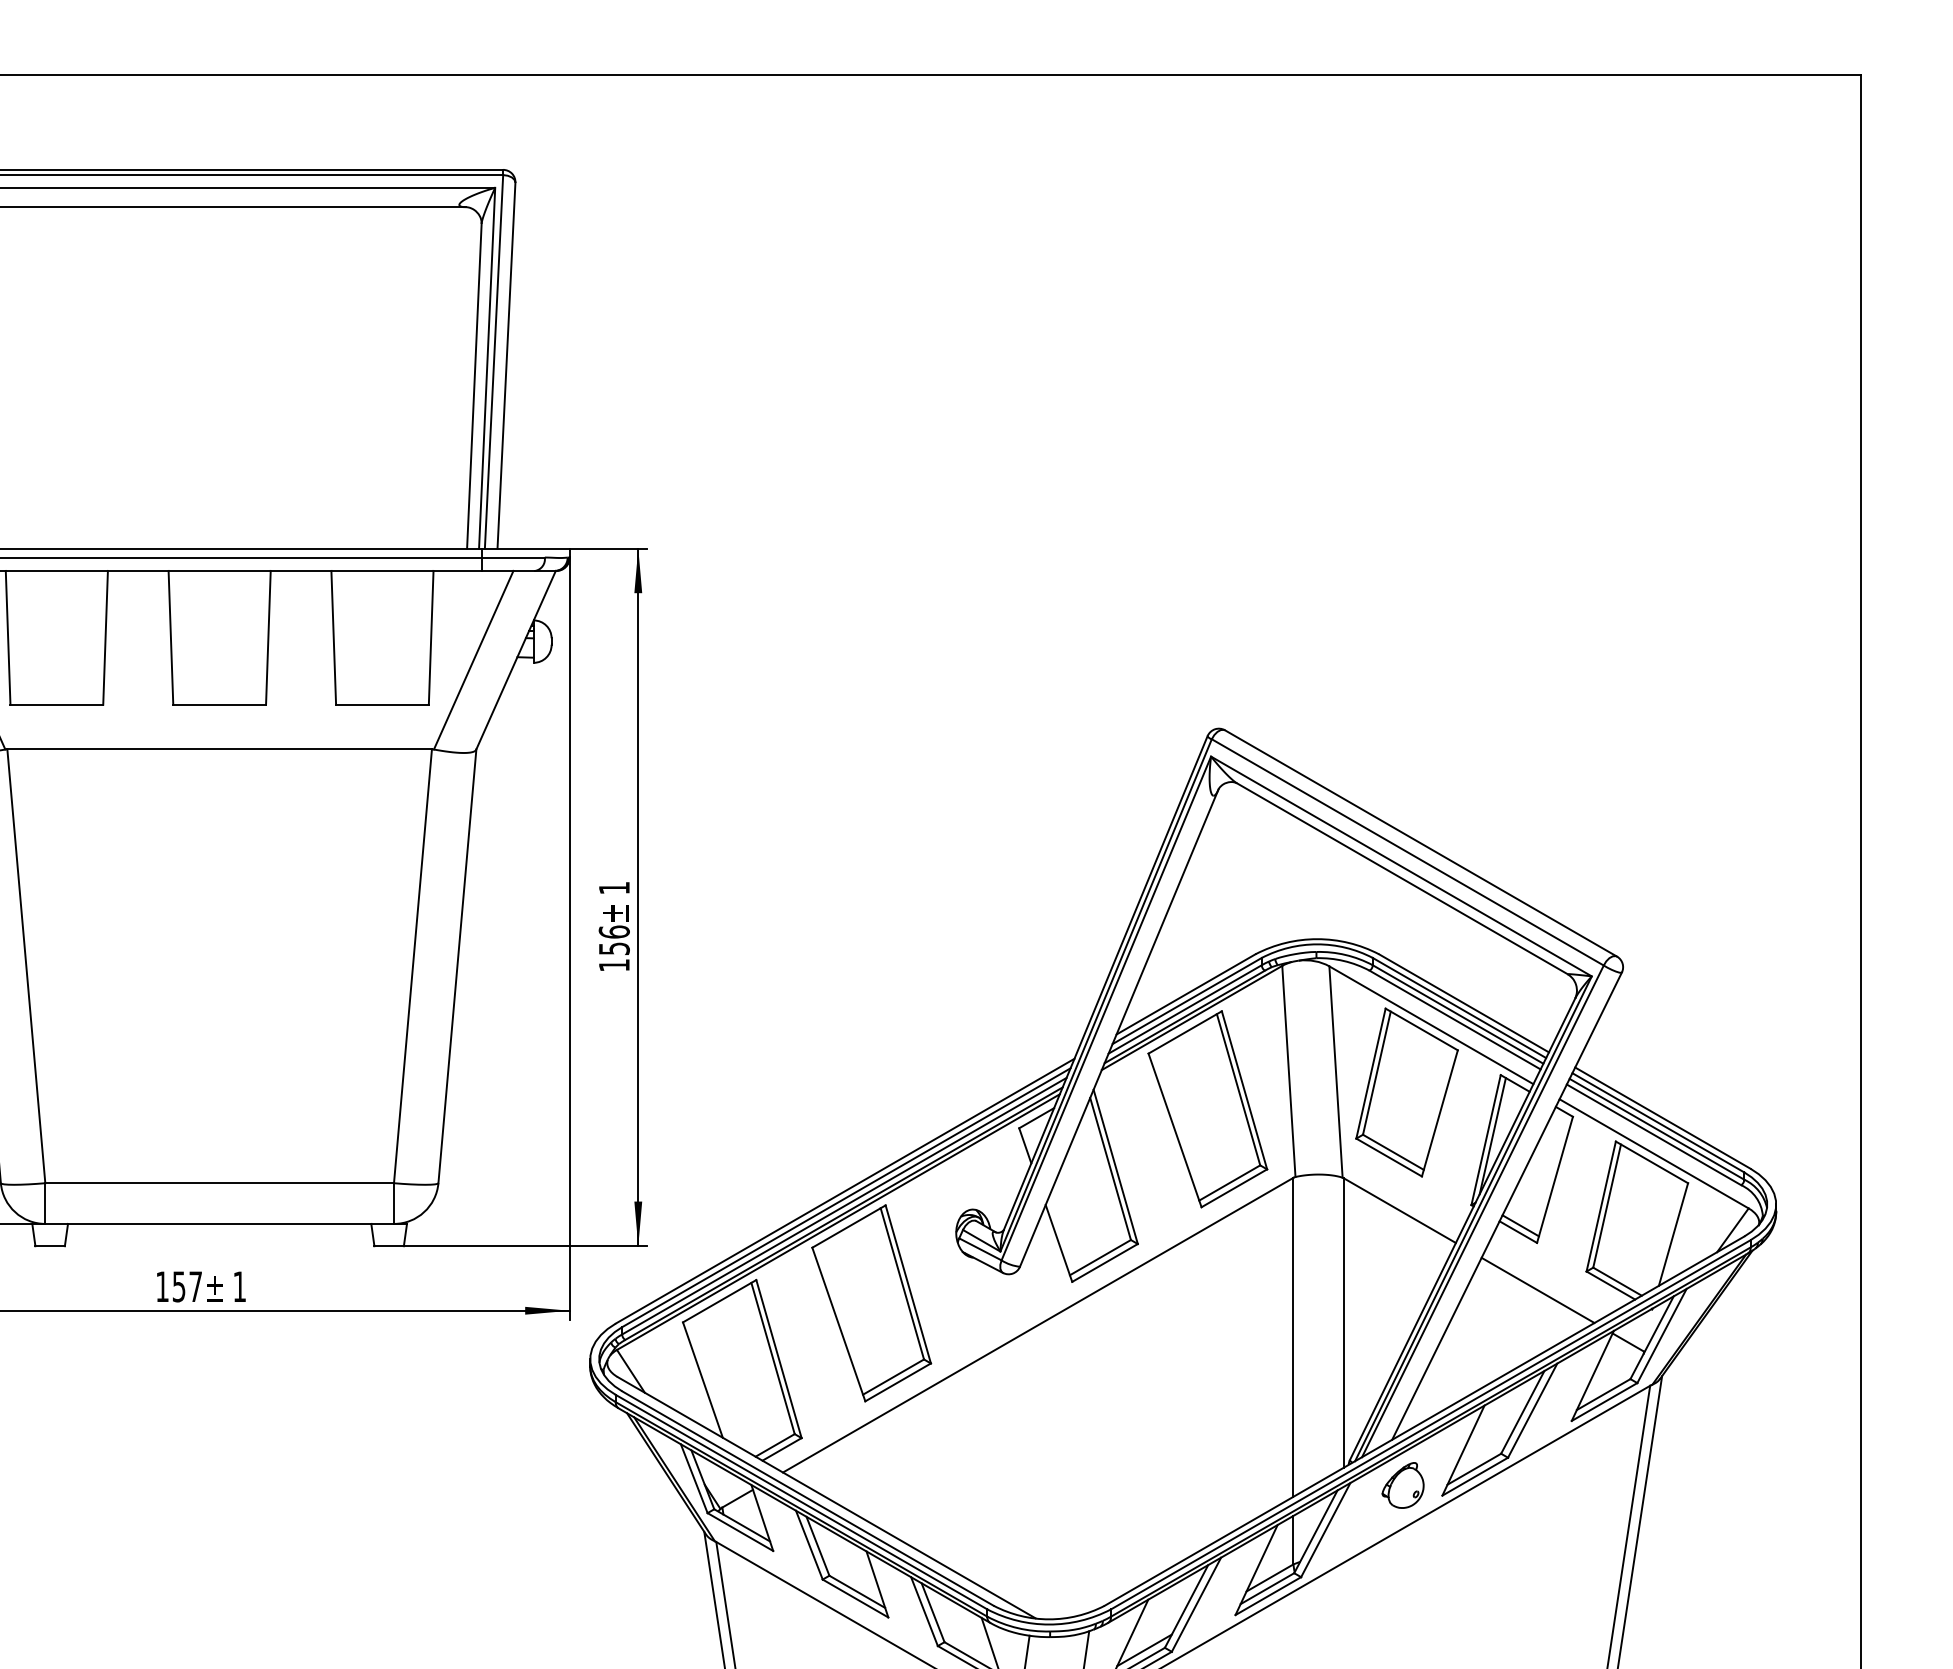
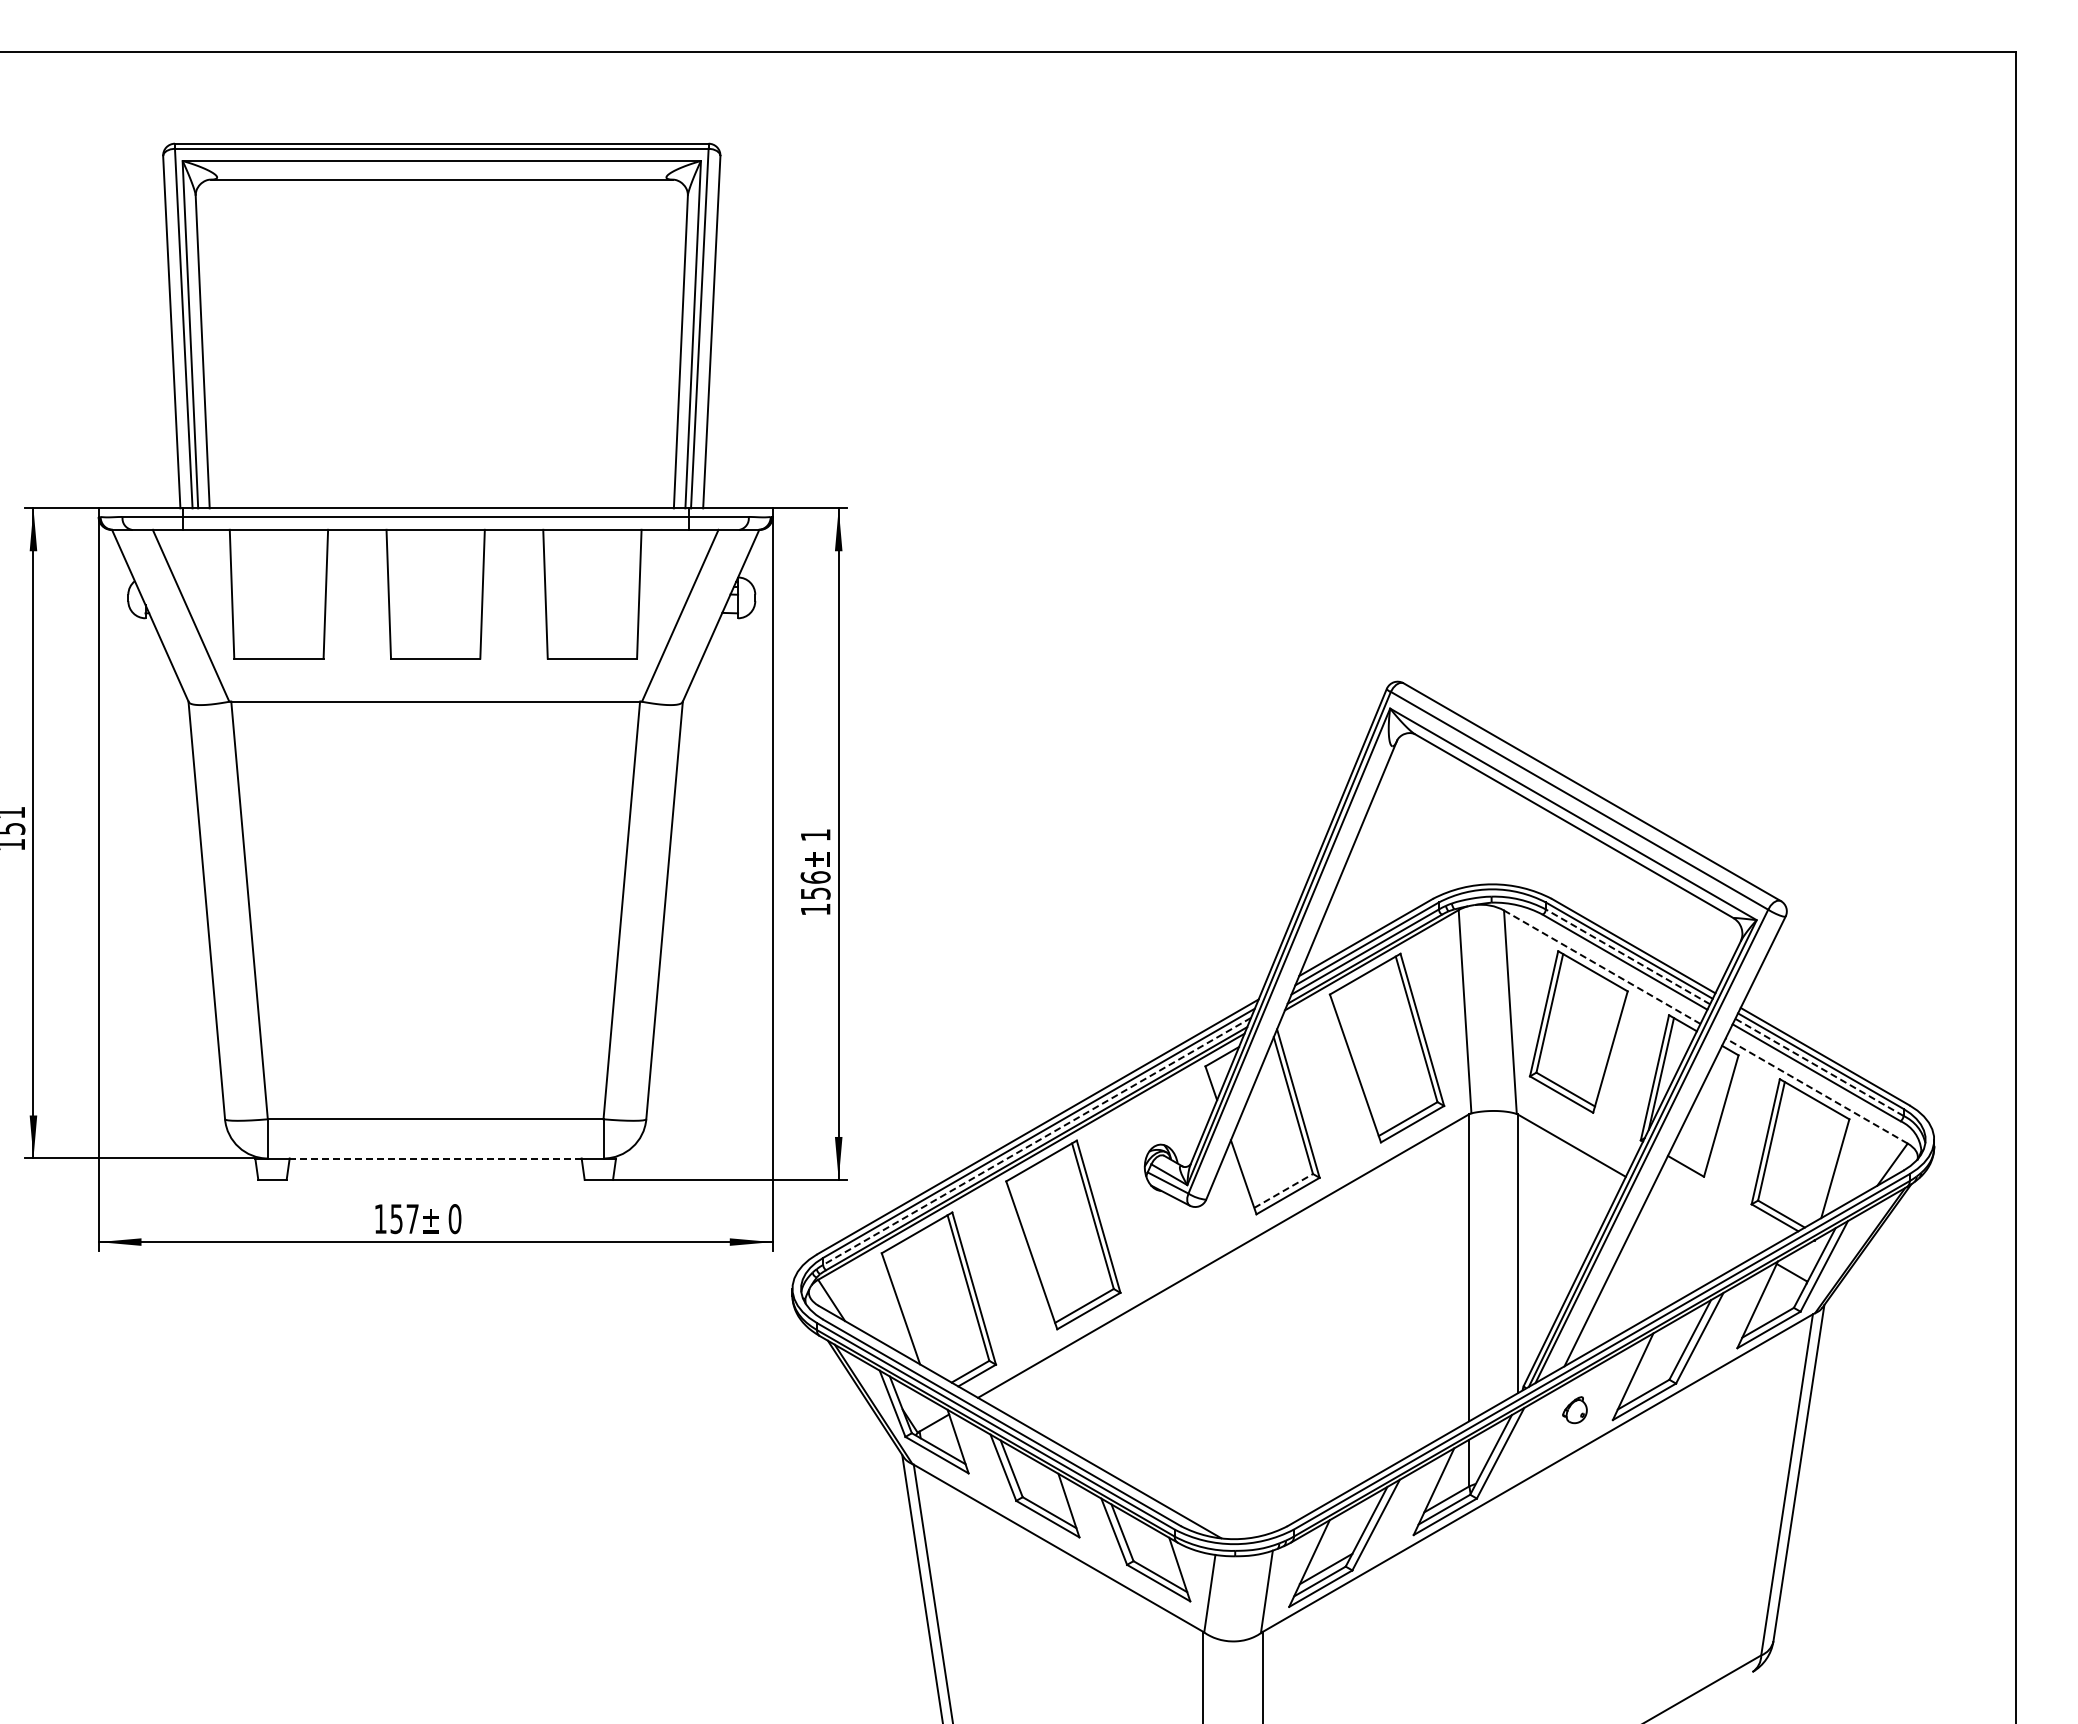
line: (1457, 1014) -> (1627, 956), solid -> dashed
line: (1430, 1024) -> (1601, 966), solid -> dashed
line: (1657, 1129) -> (1819, 1067), solid -> dashed
line: (1653, 1153) -> (1816, 1090), solid -> dashed
line: (843, 1206) -> (1036, 1141), solid -> dashed
line: (219, 1223) -> (435, 1158), solid -> dashed
line: (1519, 1226) -> (1687, 1160), removed
line: (1100, 1257) -> (1283, 1190), solid -> dashed
text: (239, 1287) -> (454, 1219), 1 -> 0
line: (1537, 1290) -> (1704, 1222), removed
part: (1402, 1484) -> (1574, 1409), size x0.6

